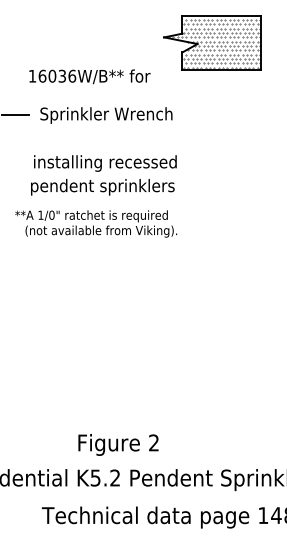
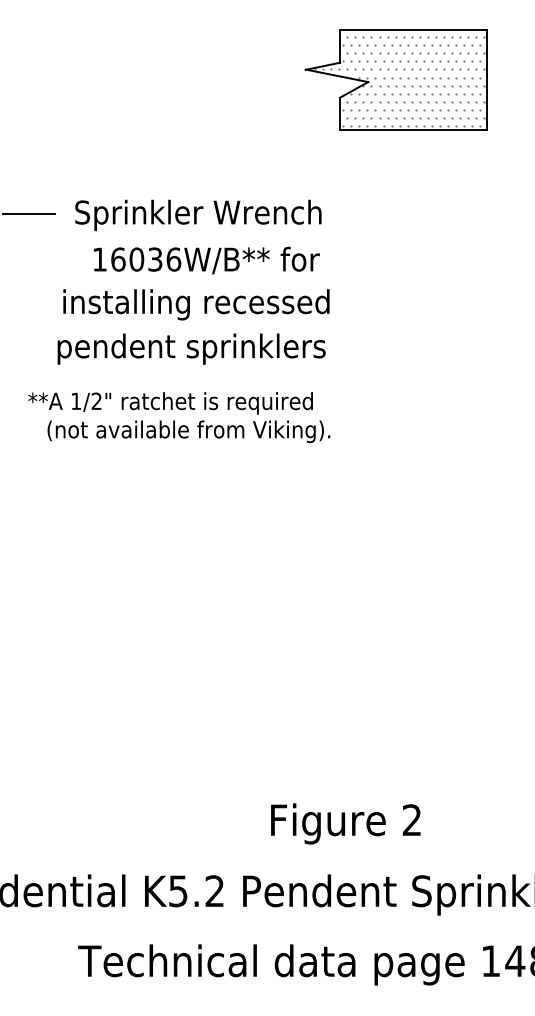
text: (89, 76) -> (205, 260), moved
text: (51, 214) -> (95, 399), 1/0" -> 1/2"
text: (118, 444) -> (345, 823), moved

